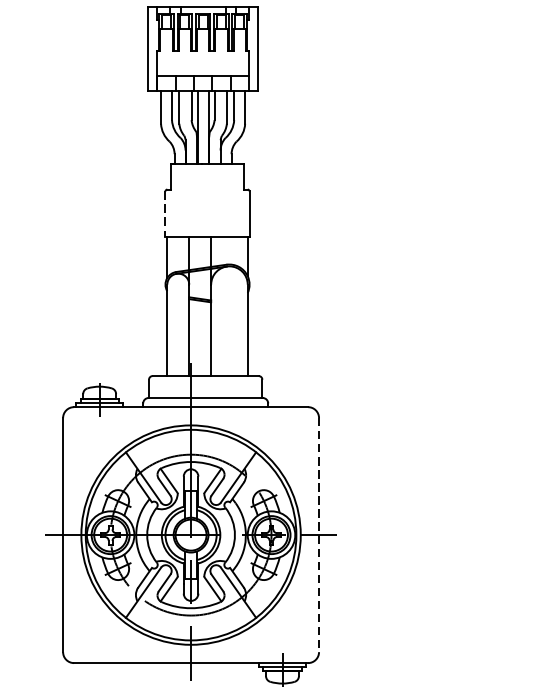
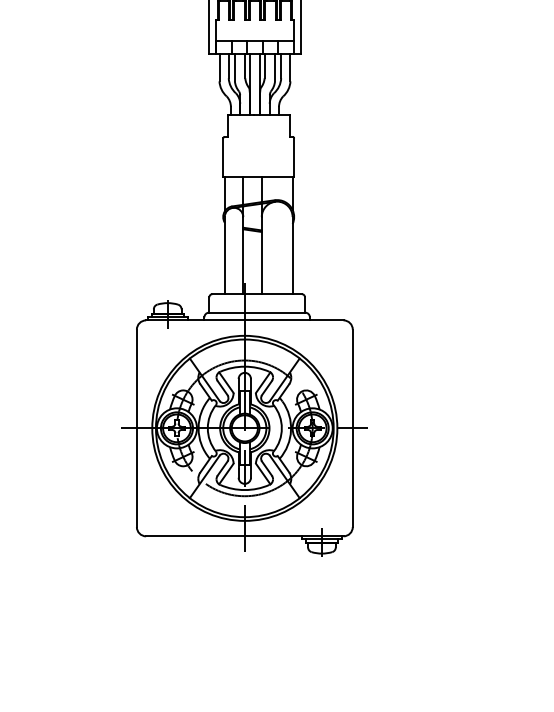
line: (165, 215) -> (223, 158), dashed -> solid
line: (318, 535) -> (352, 428), dashed -> solid

